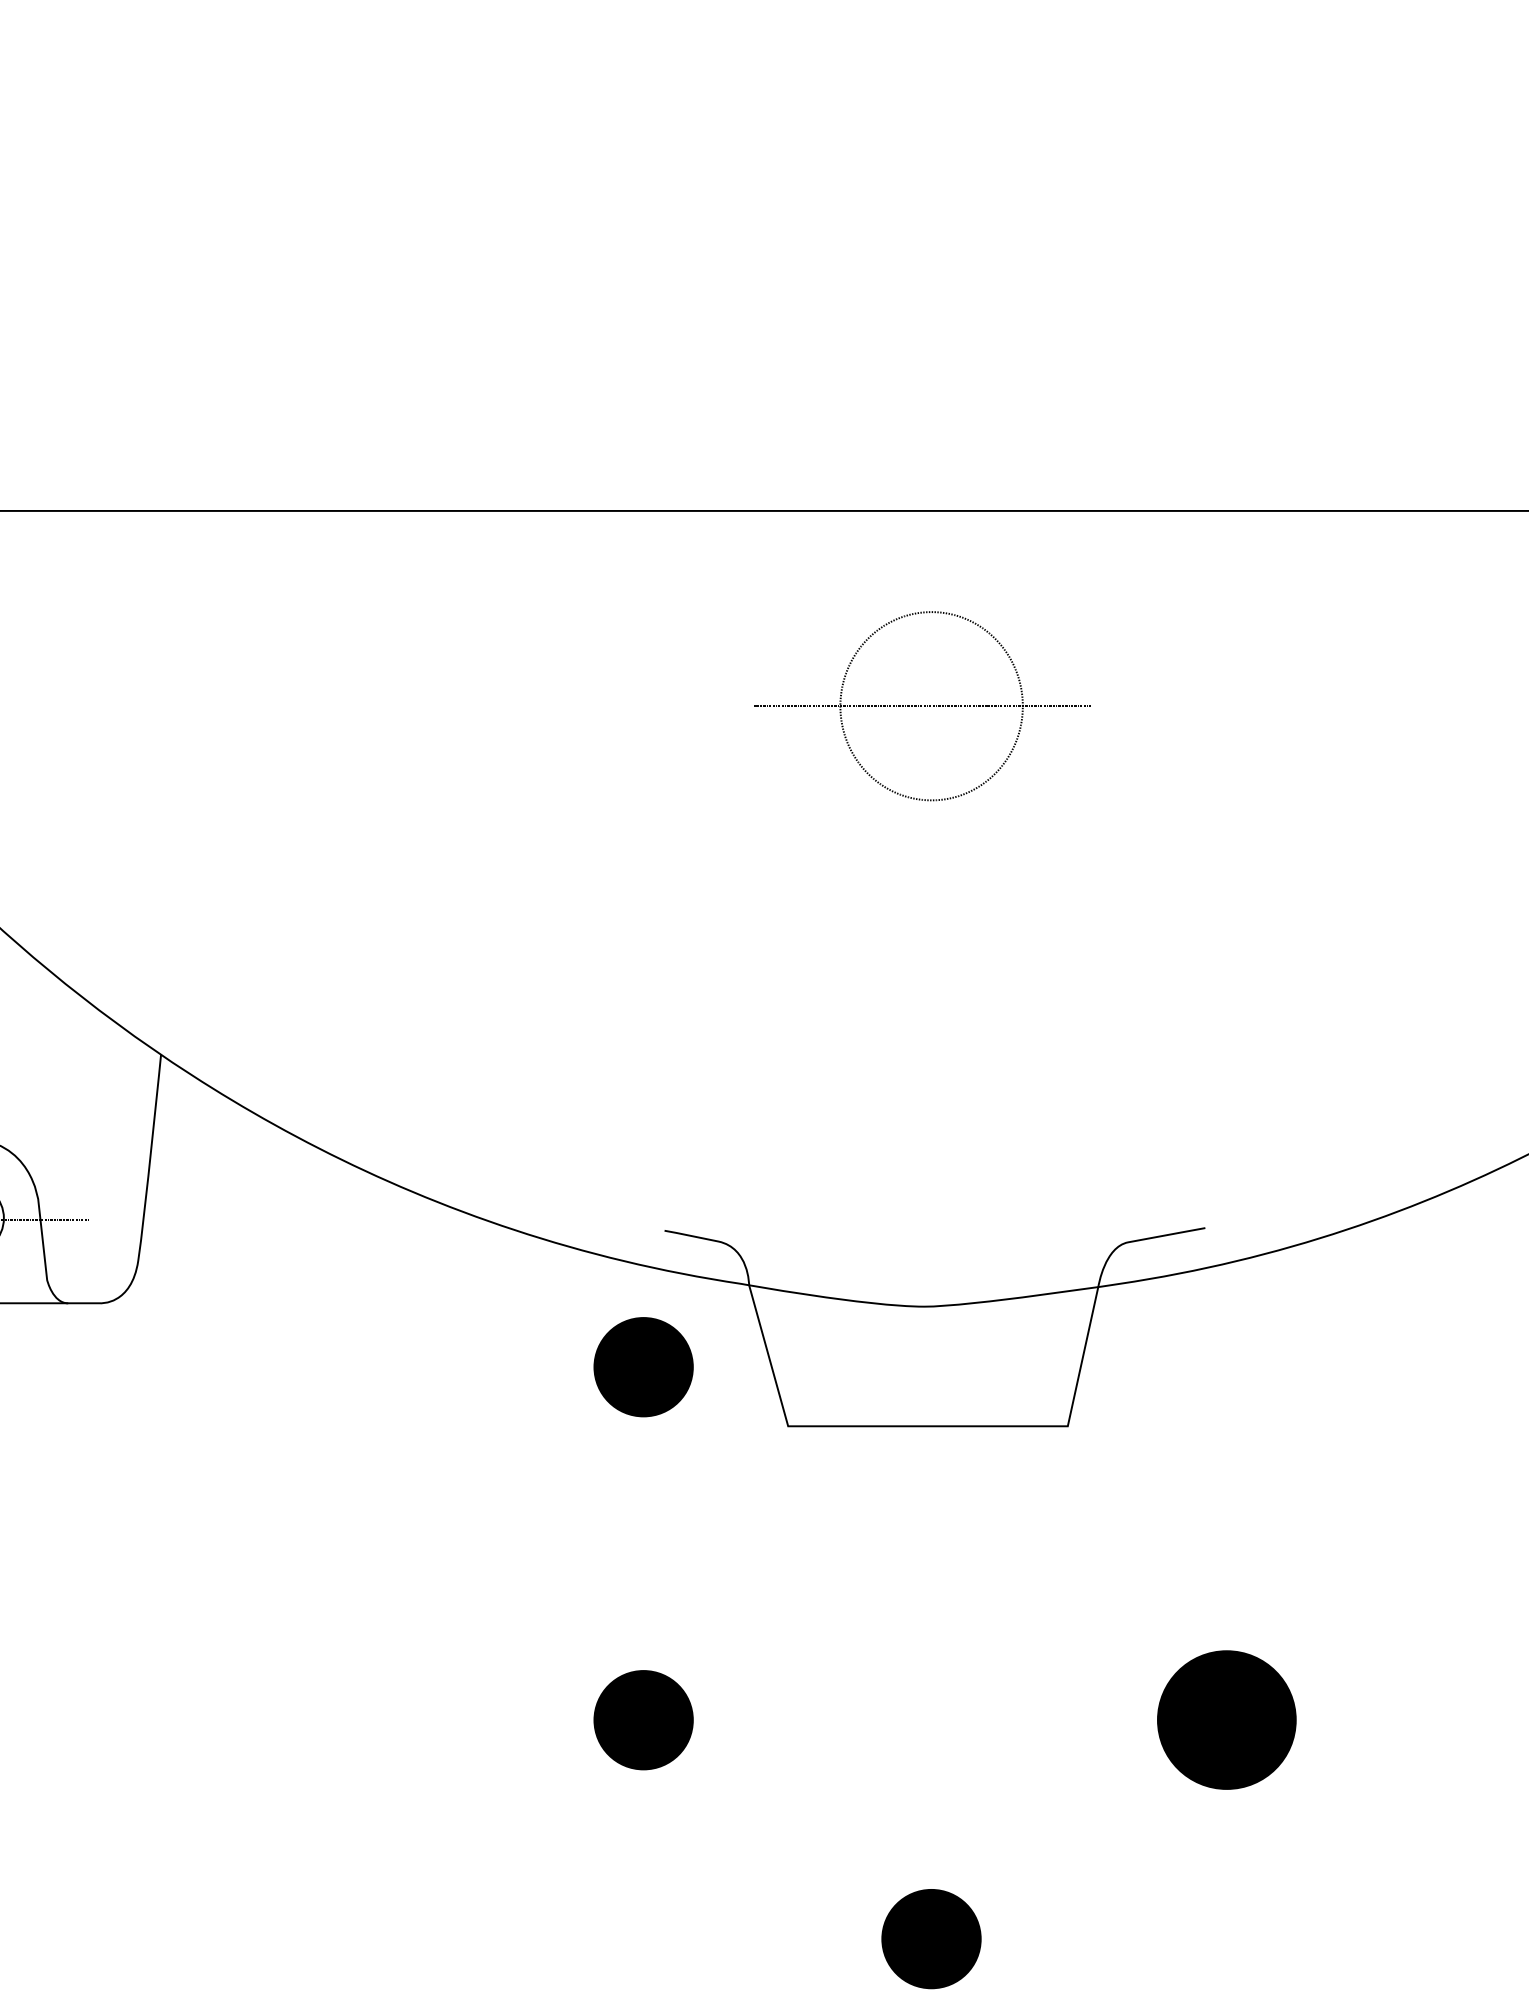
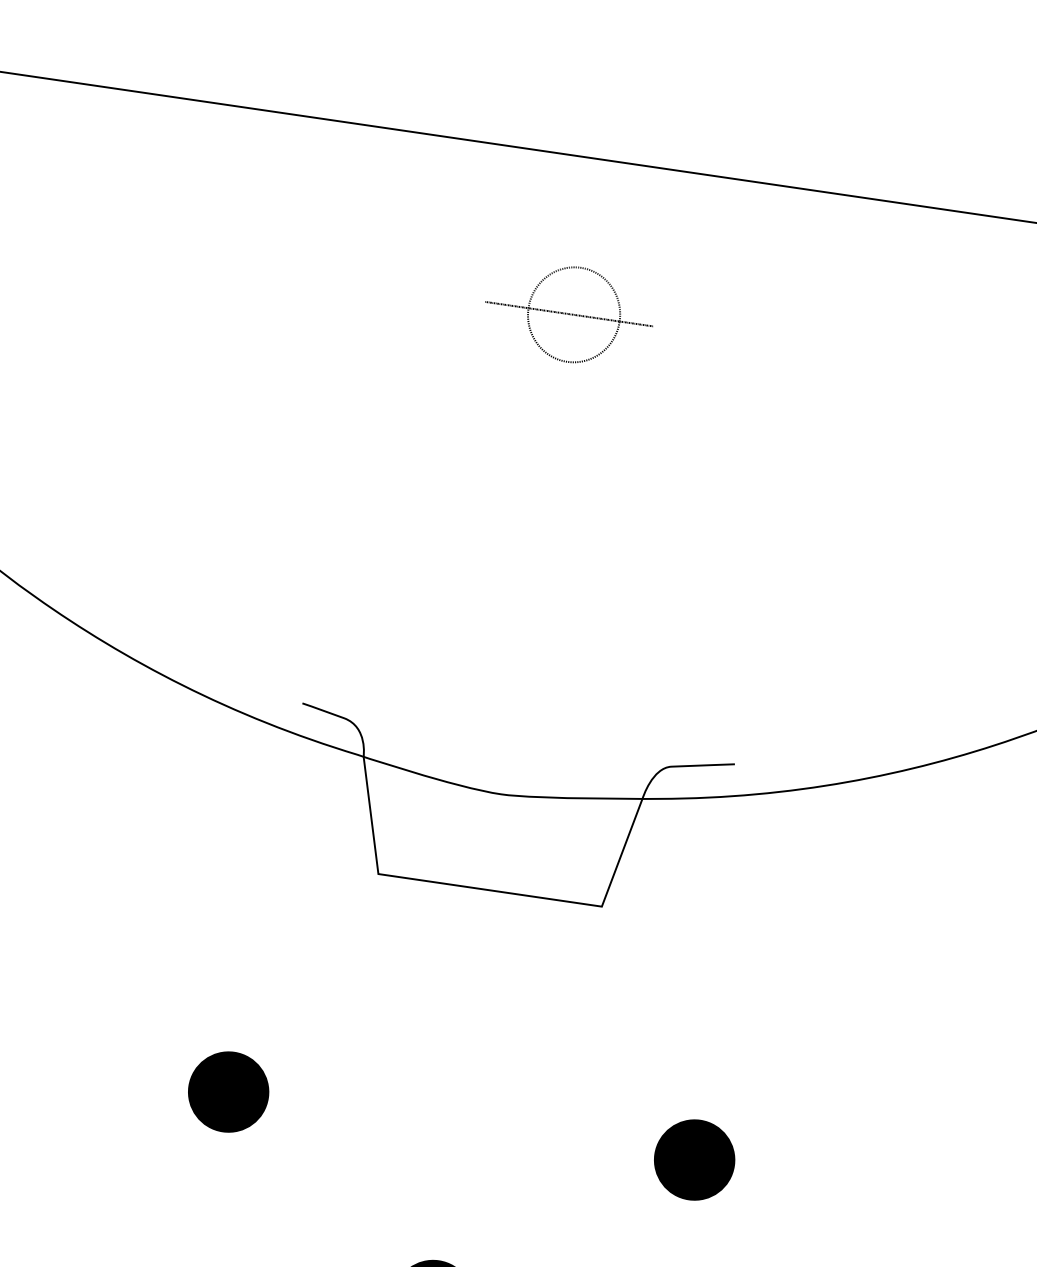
part: (921, 705) -> (568, 313), size x0.62
part: (643, 1367) -> (269, 810), removed
part: (1226, 1720) -> (694, 1160), size x0.71

